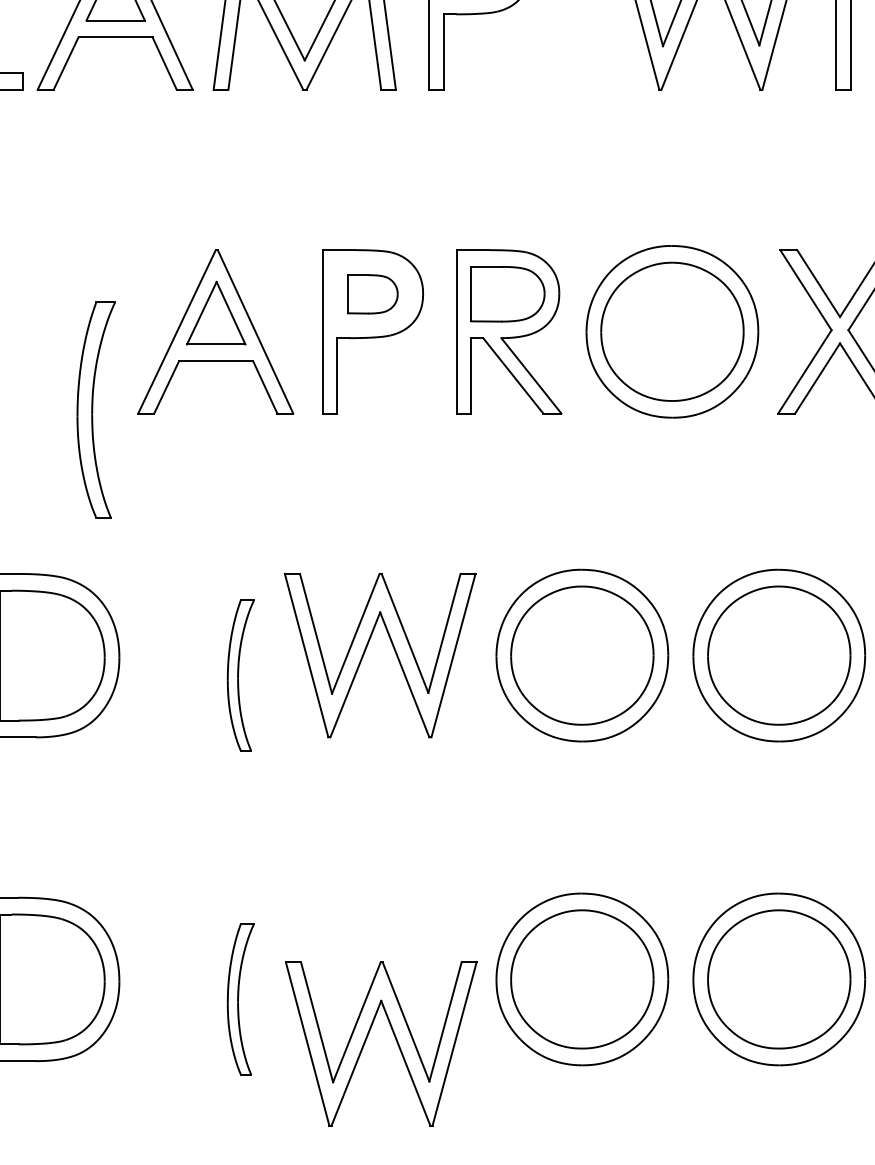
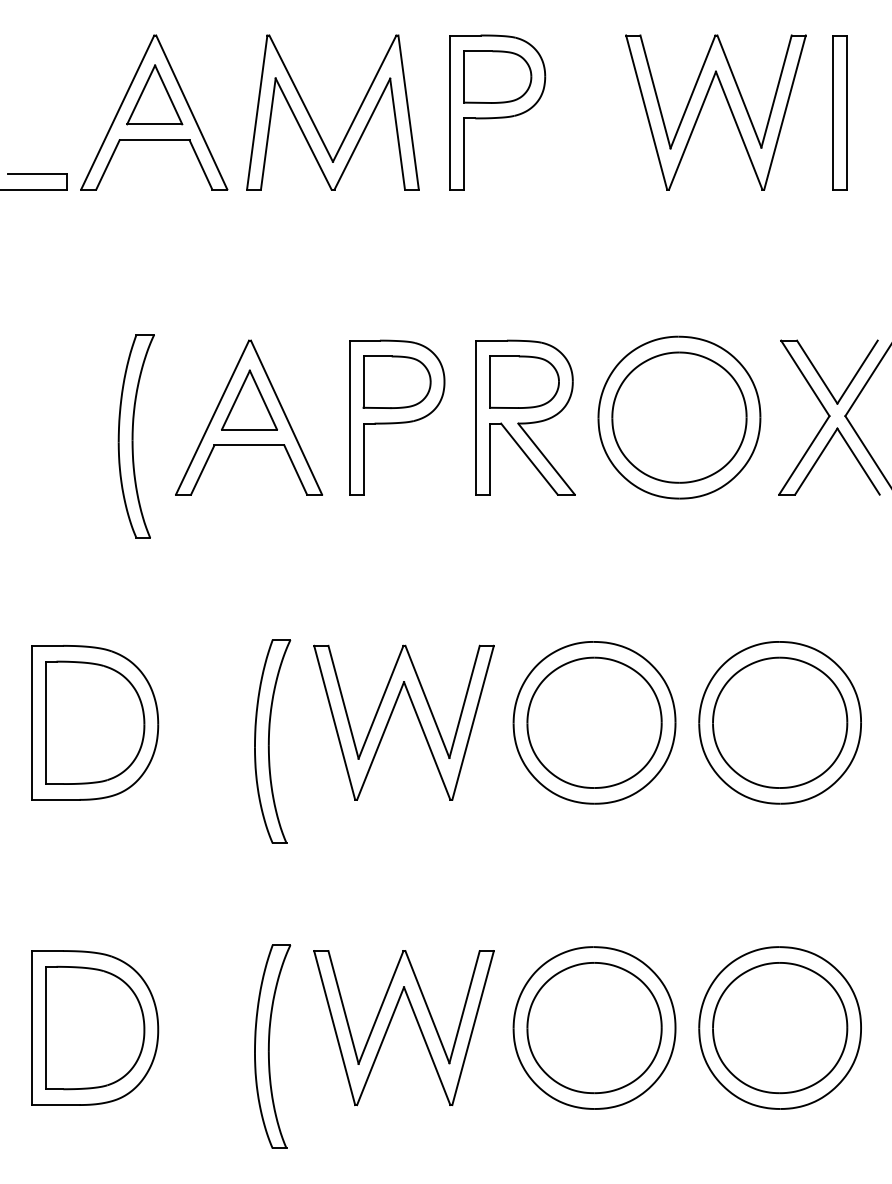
part: (372, 294) -> (396, 382), size x1.43
part: (95, 410) -> (135, 436), moved
part: (240, 675) -> (272, 741), size x1.43
part: (240, 999) -> (272, 1046), size x1.43
part: (366, 1040) -> (390, 1024), moved

